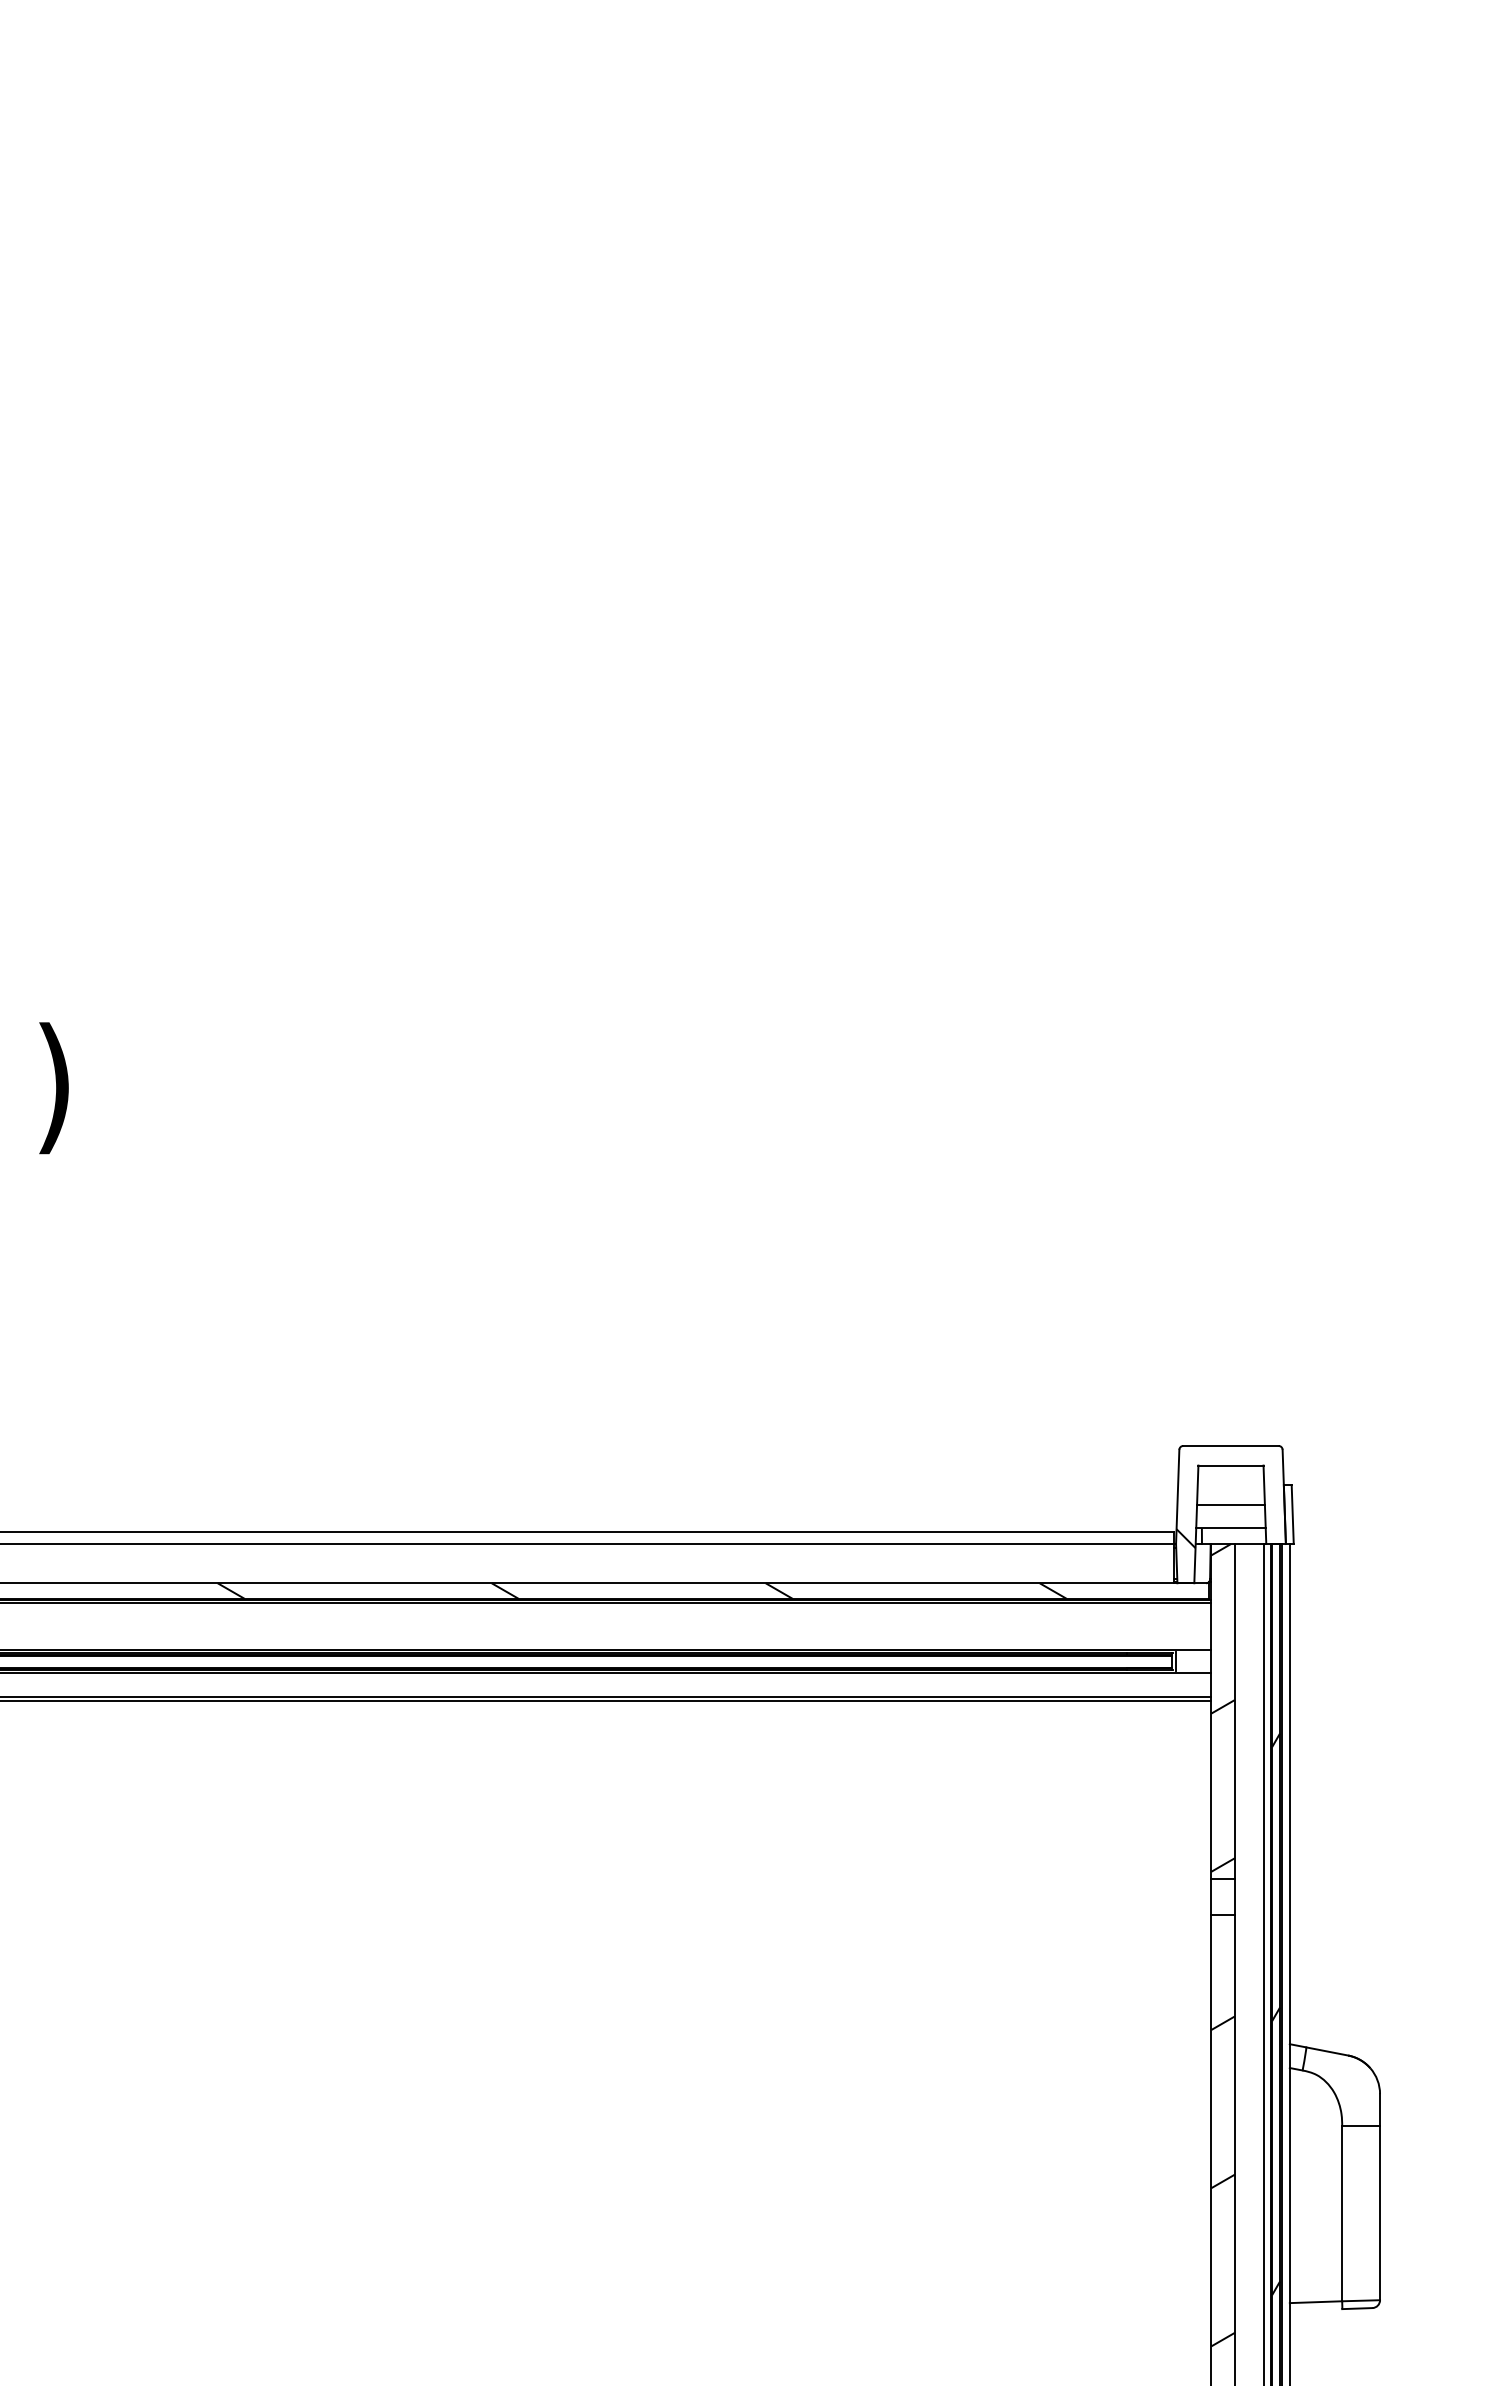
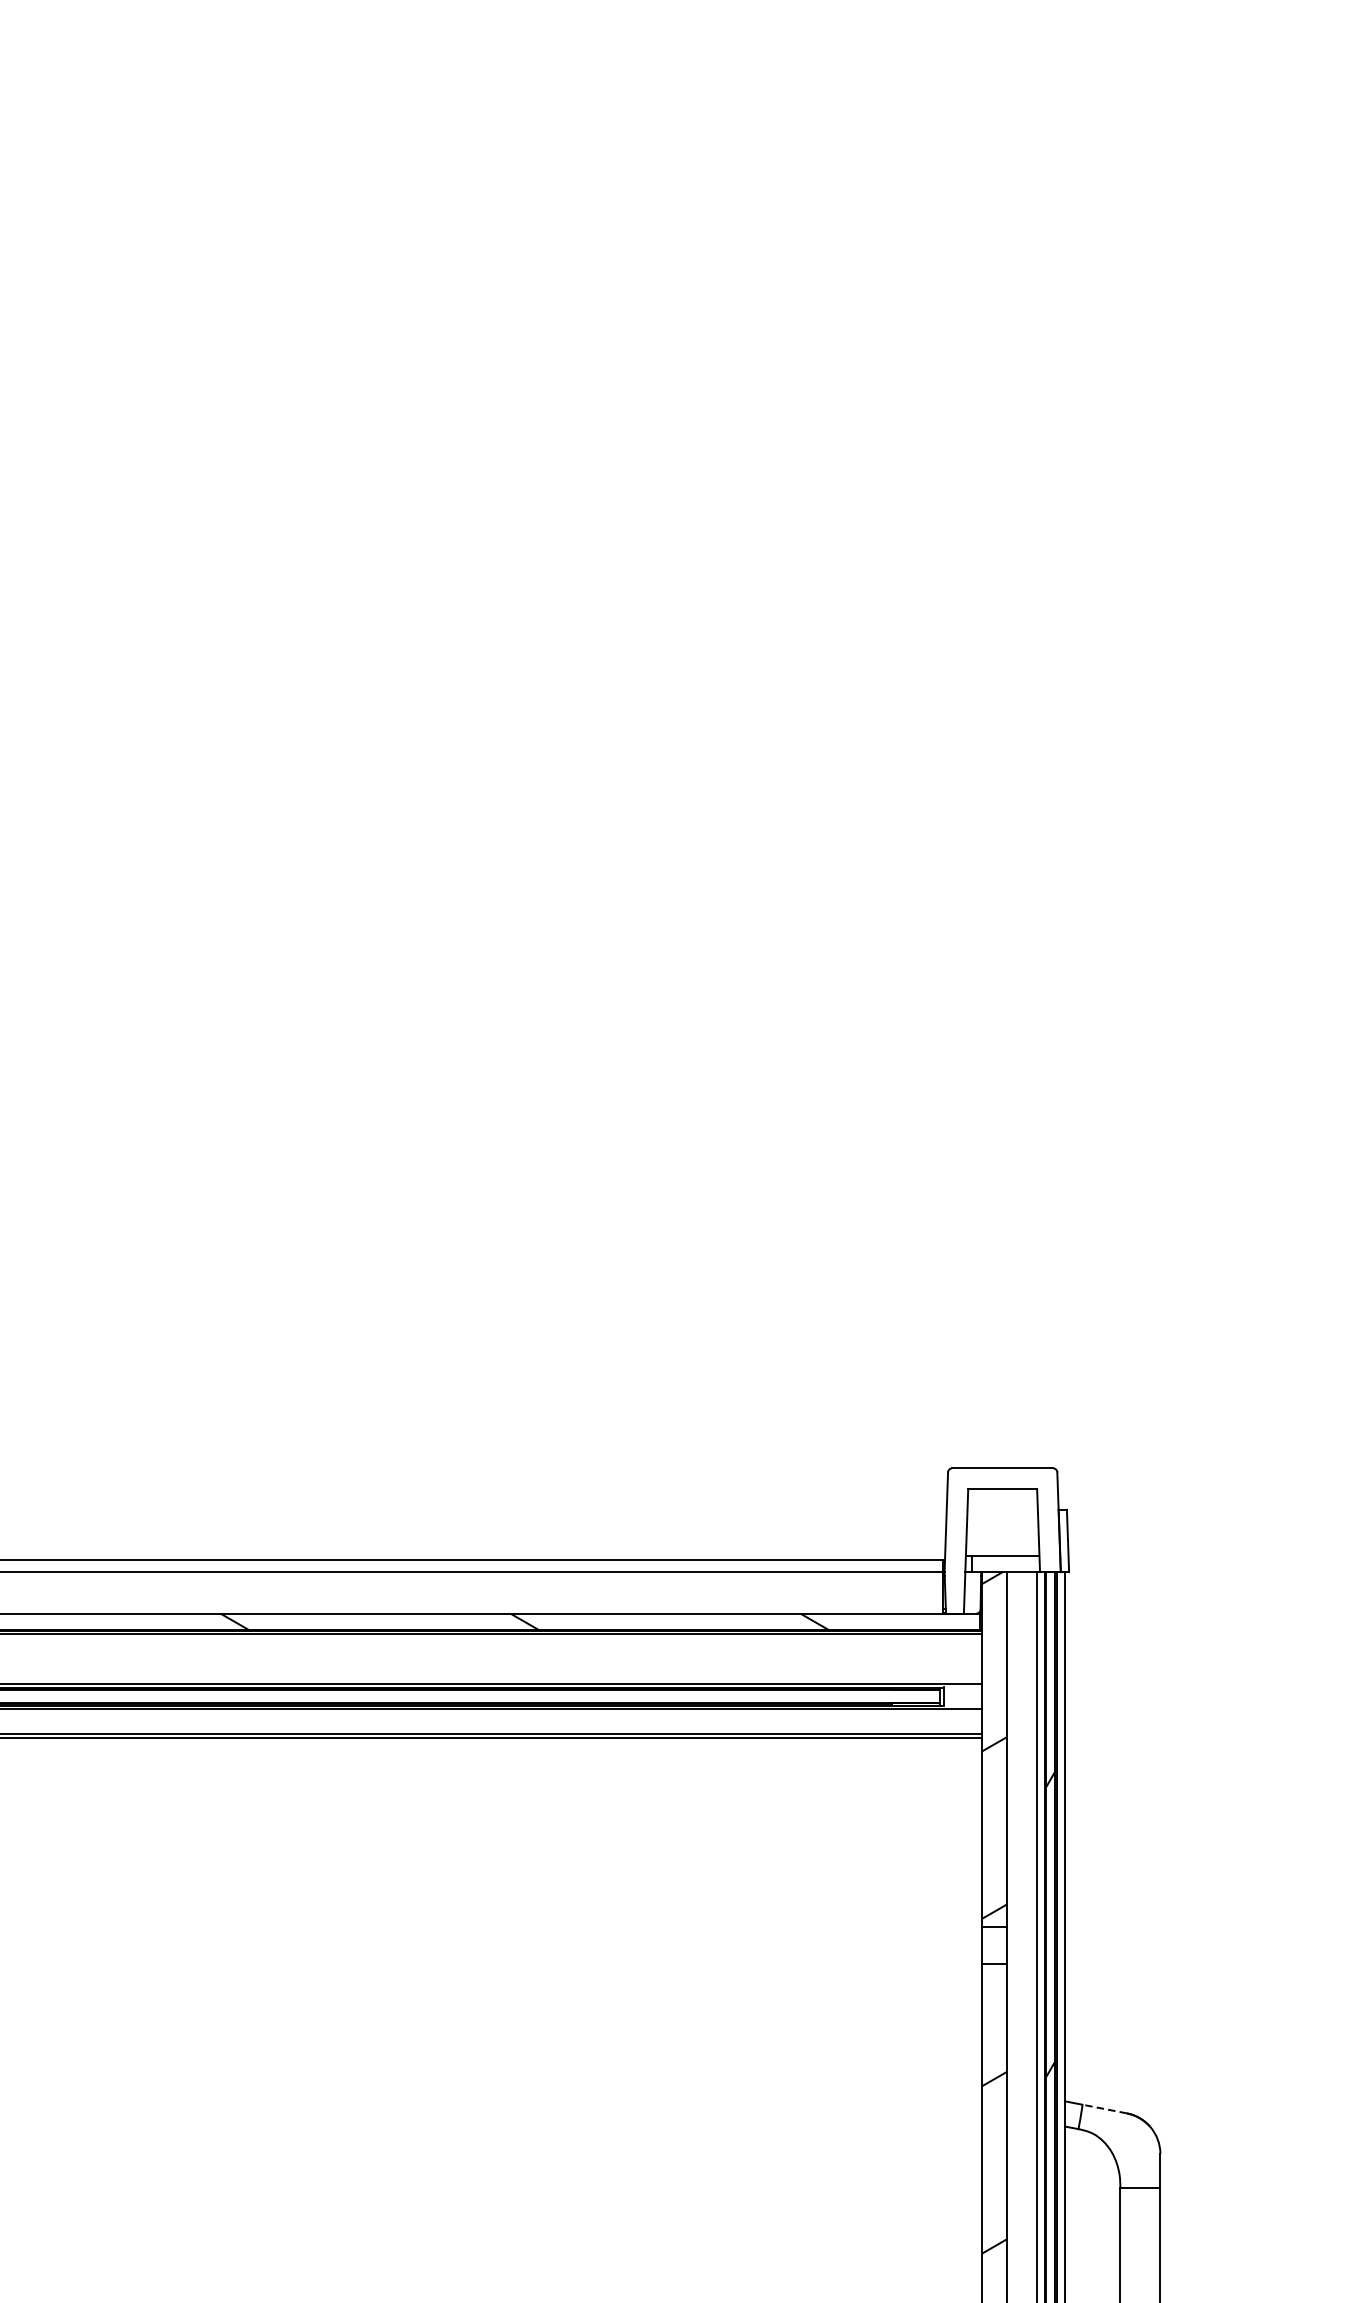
line: (1230, 1504) -> (1002, 1530), removed
hatch: (1185, 1538) -> (954, 1566), removed
line: (1326, 2051) -> (1103, 2109), solid -> dashed

